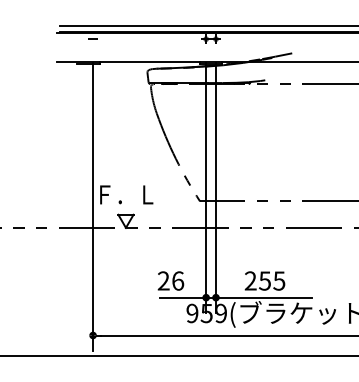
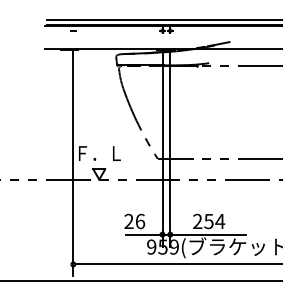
text: (279, 281) -> (220, 221), 255 -> 254

